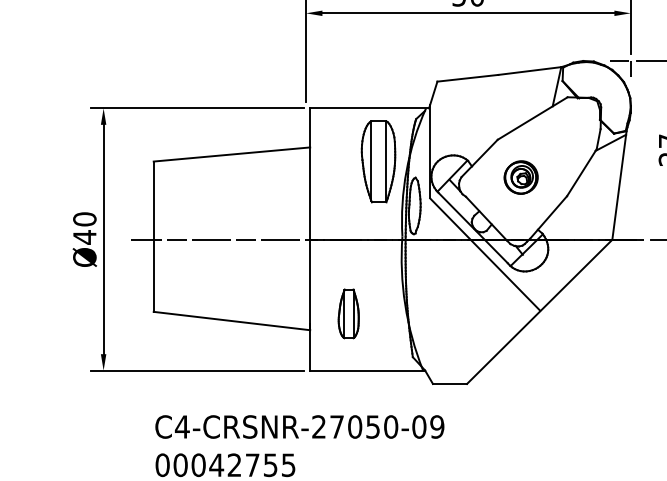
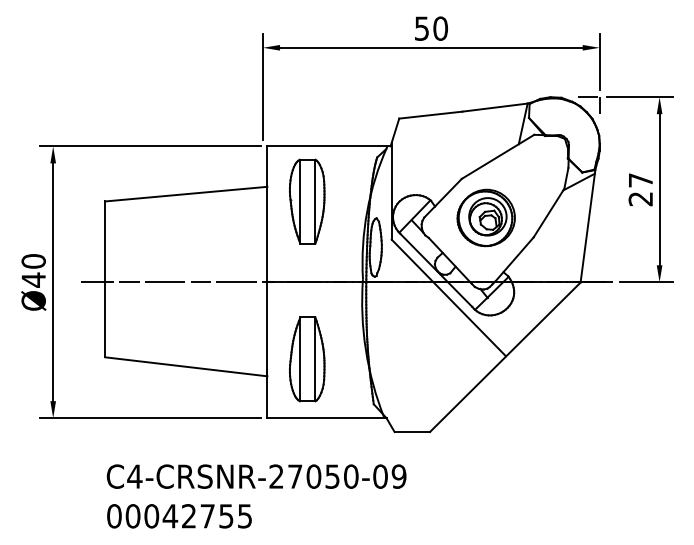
part: (378, 161) -> (307, 201), moved
part: (520, 177) -> (485, 217), size x1.67
part: (348, 313) -> (307, 359), size x1.67

